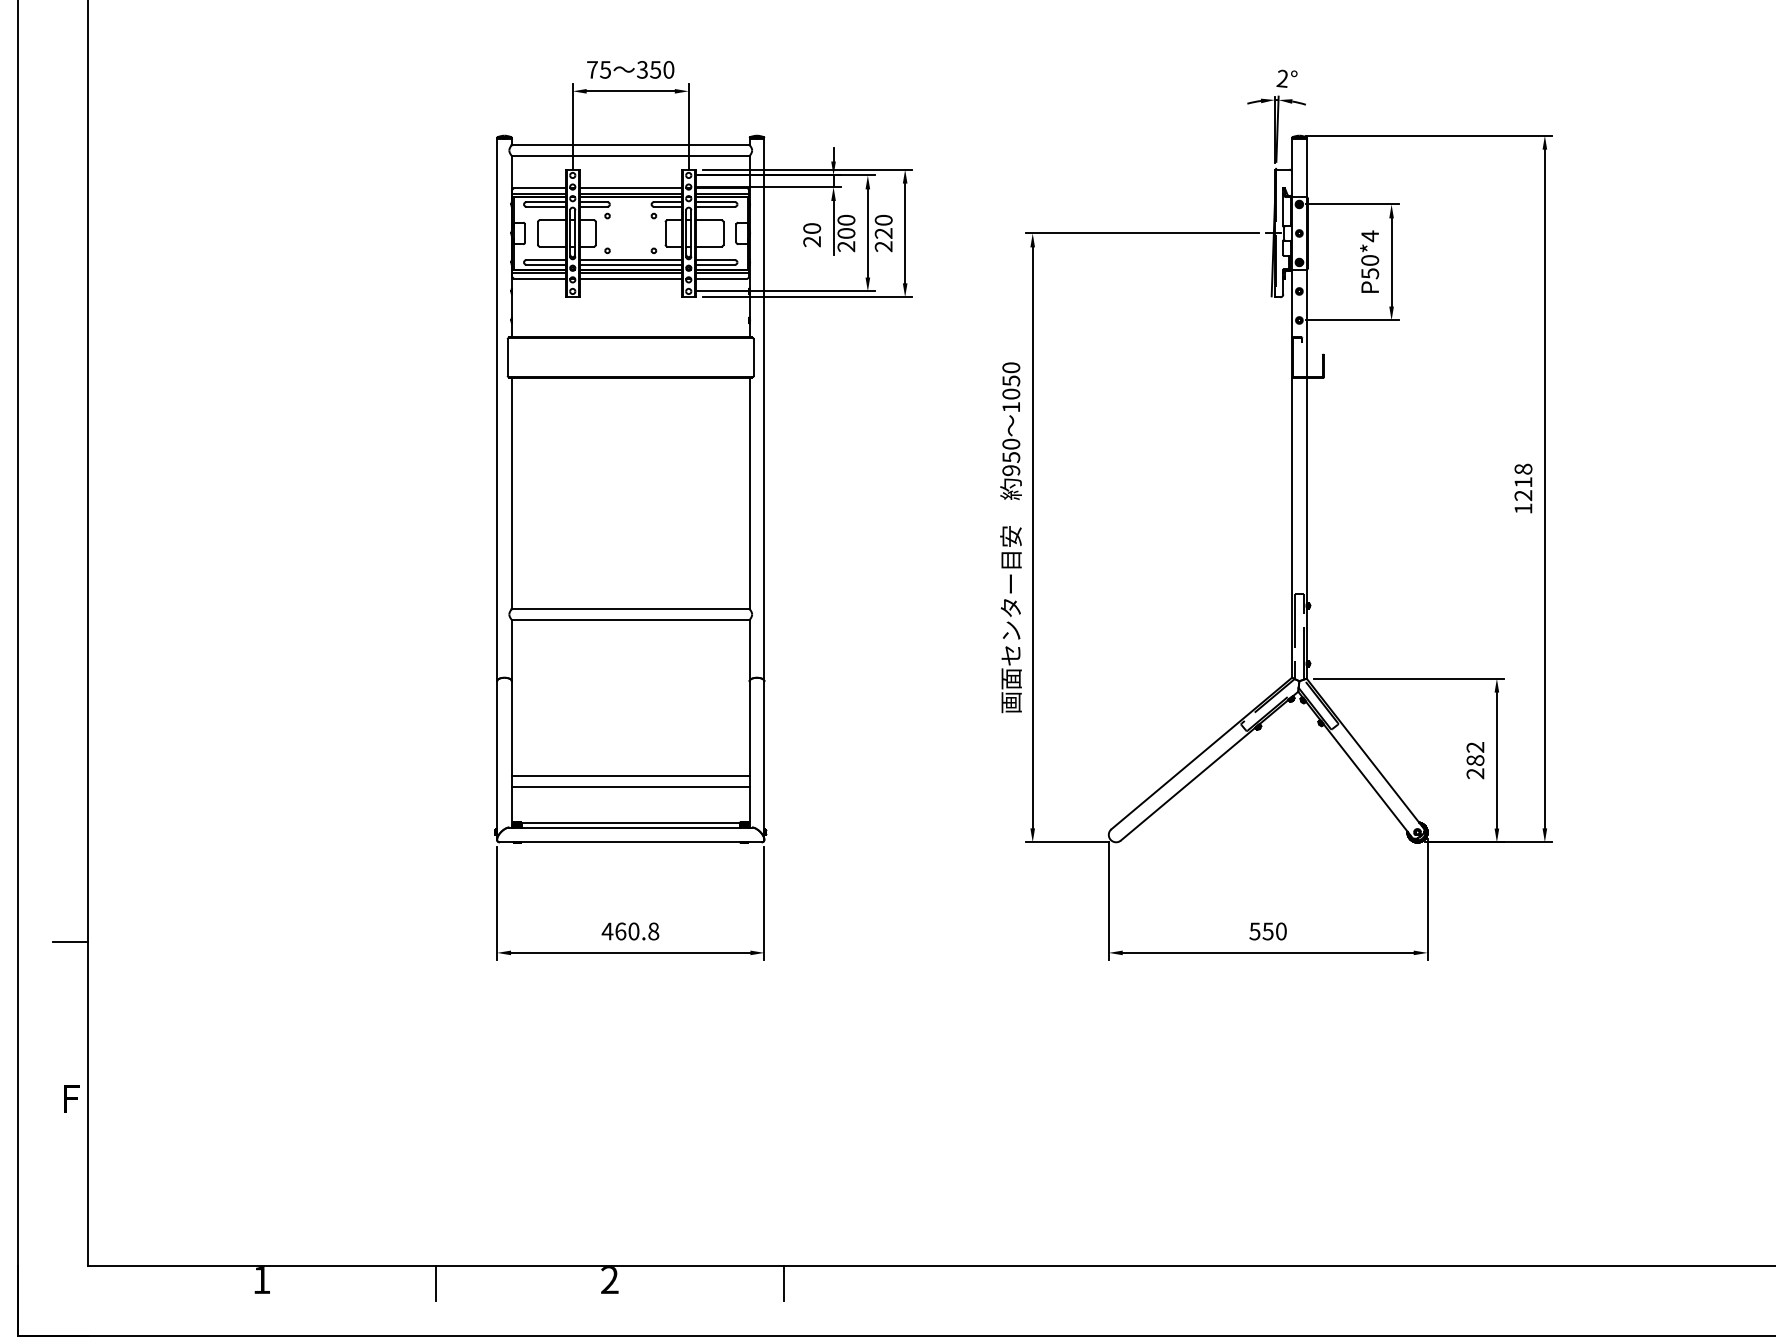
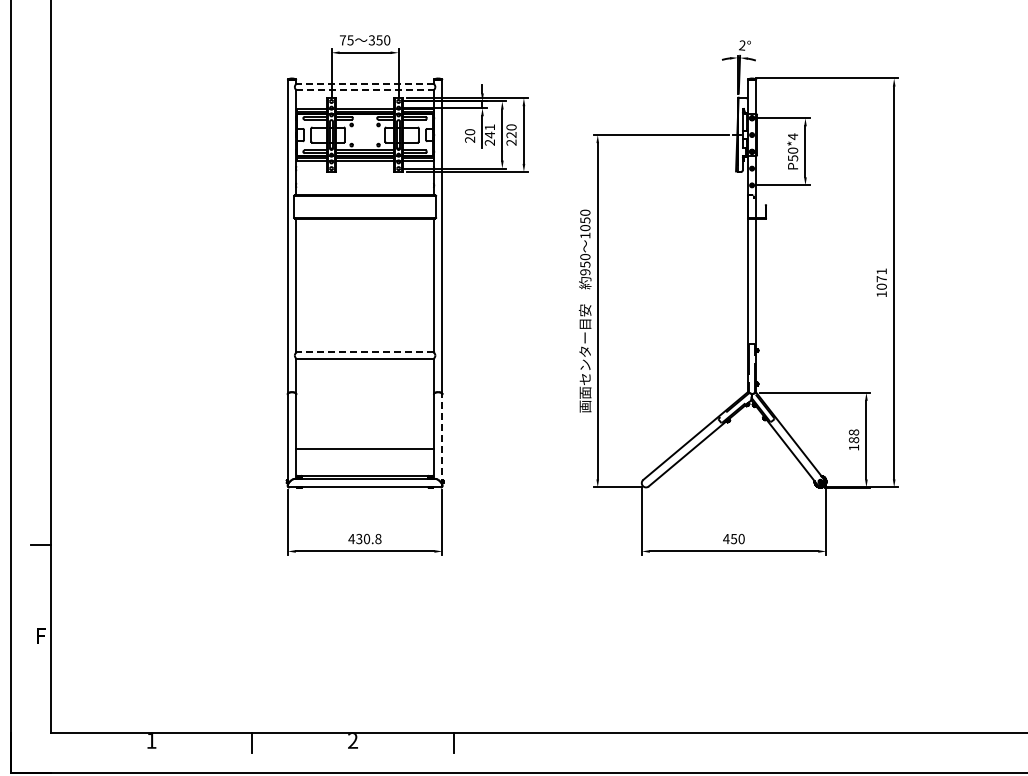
line: (631, 144) -> (365, 83), solid -> dashed
line: (631, 156) -> (365, 90), solid -> dashed
text: (845, 227) -> (489, 131), 200 -> 241
text: (1522, 481) -> (881, 278), 1218 -> 1071
line: (631, 609) -> (365, 352), solid -> dashed
text: (1474, 759) -> (853, 439), 282 -> 188
line: (764, 761) -> (442, 440), solid -> dashed
line: (629, 787) -> (364, 455), removed
text: (621, 930) -> (359, 538), 460.8 -> 430.8
text: (1255, 932) -> (726, 539), 550 -> 450

